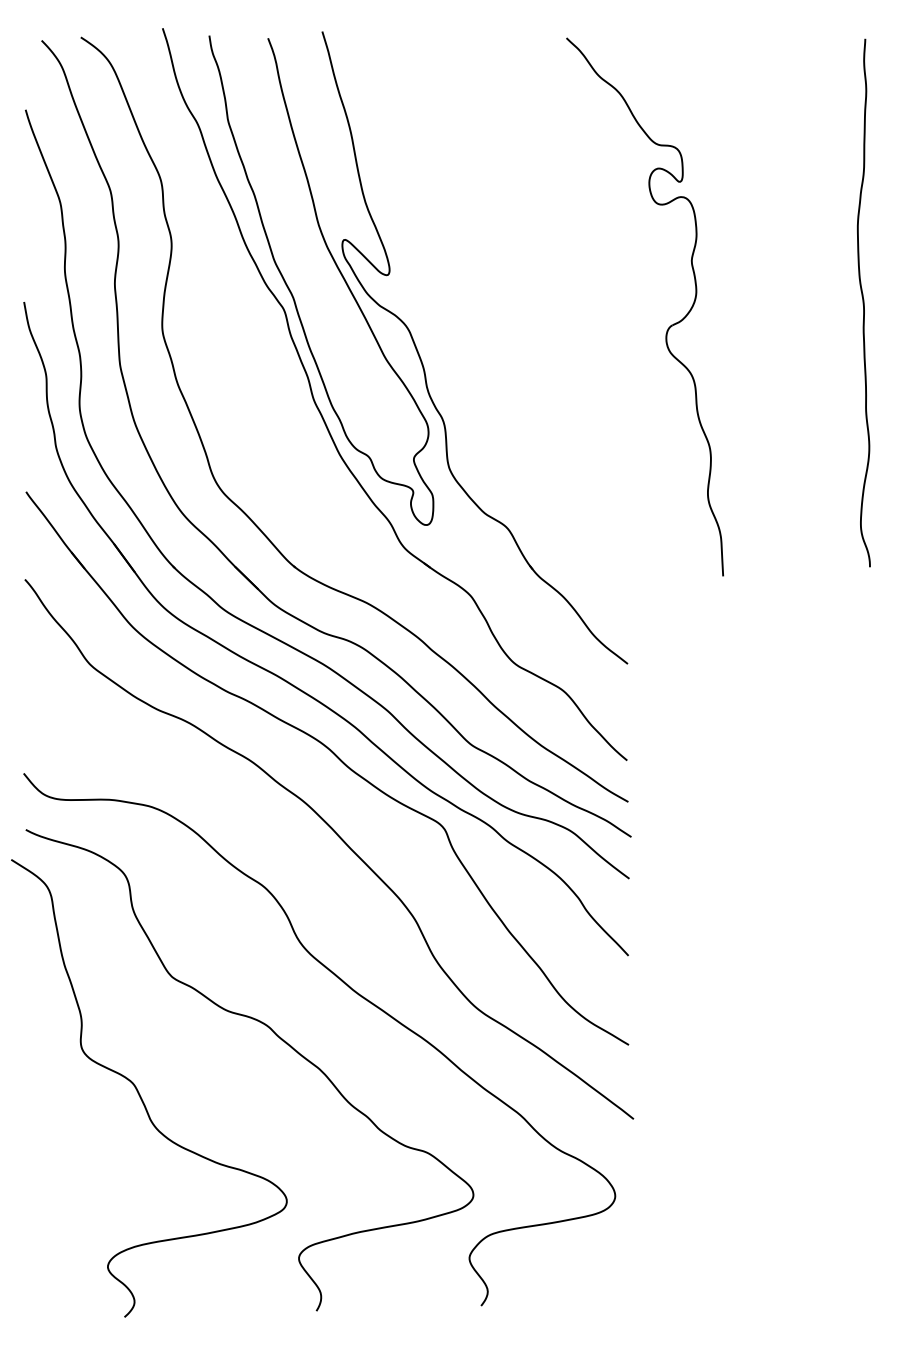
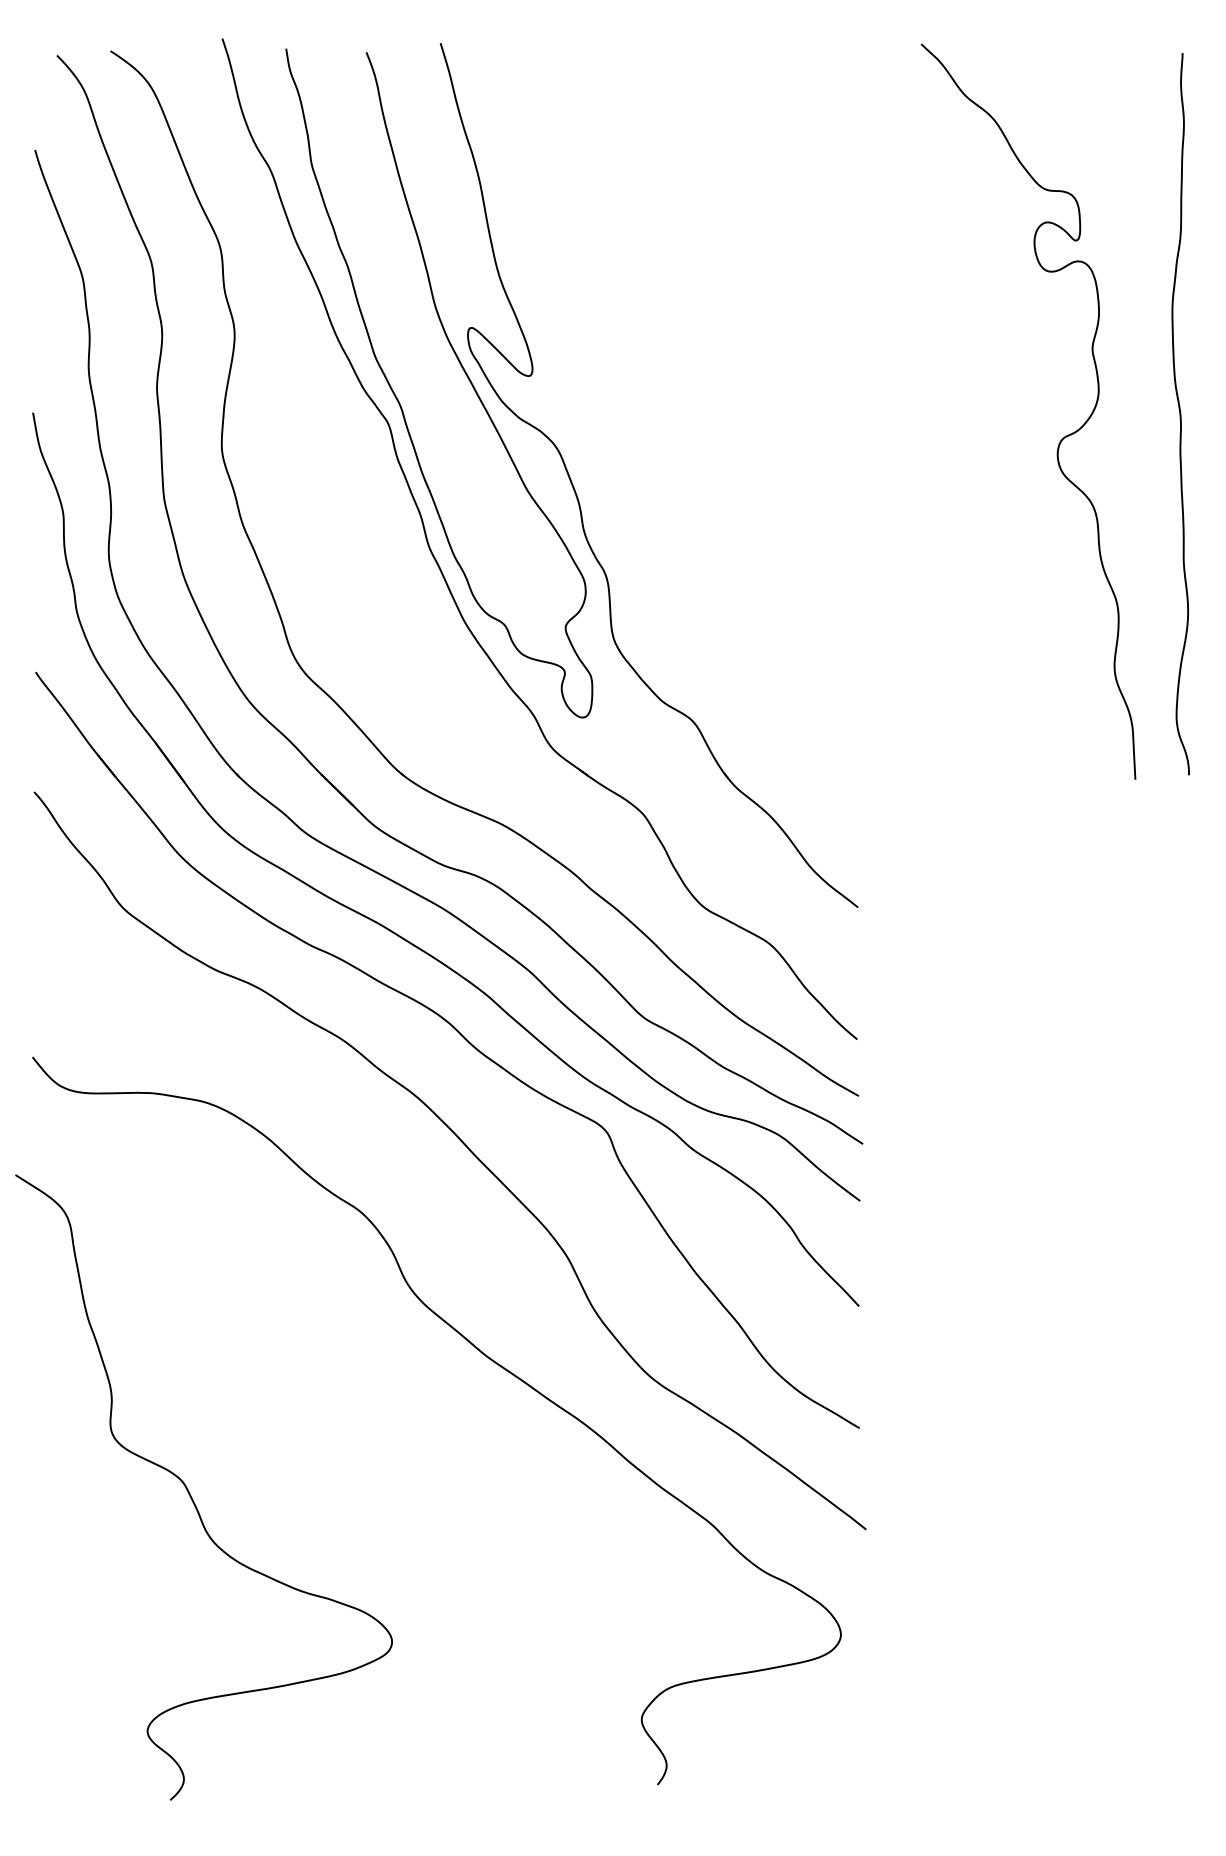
part: (667, 328) -> (1059, 441), moved
curve: (276, 1035) -> (377, 1415), removed

